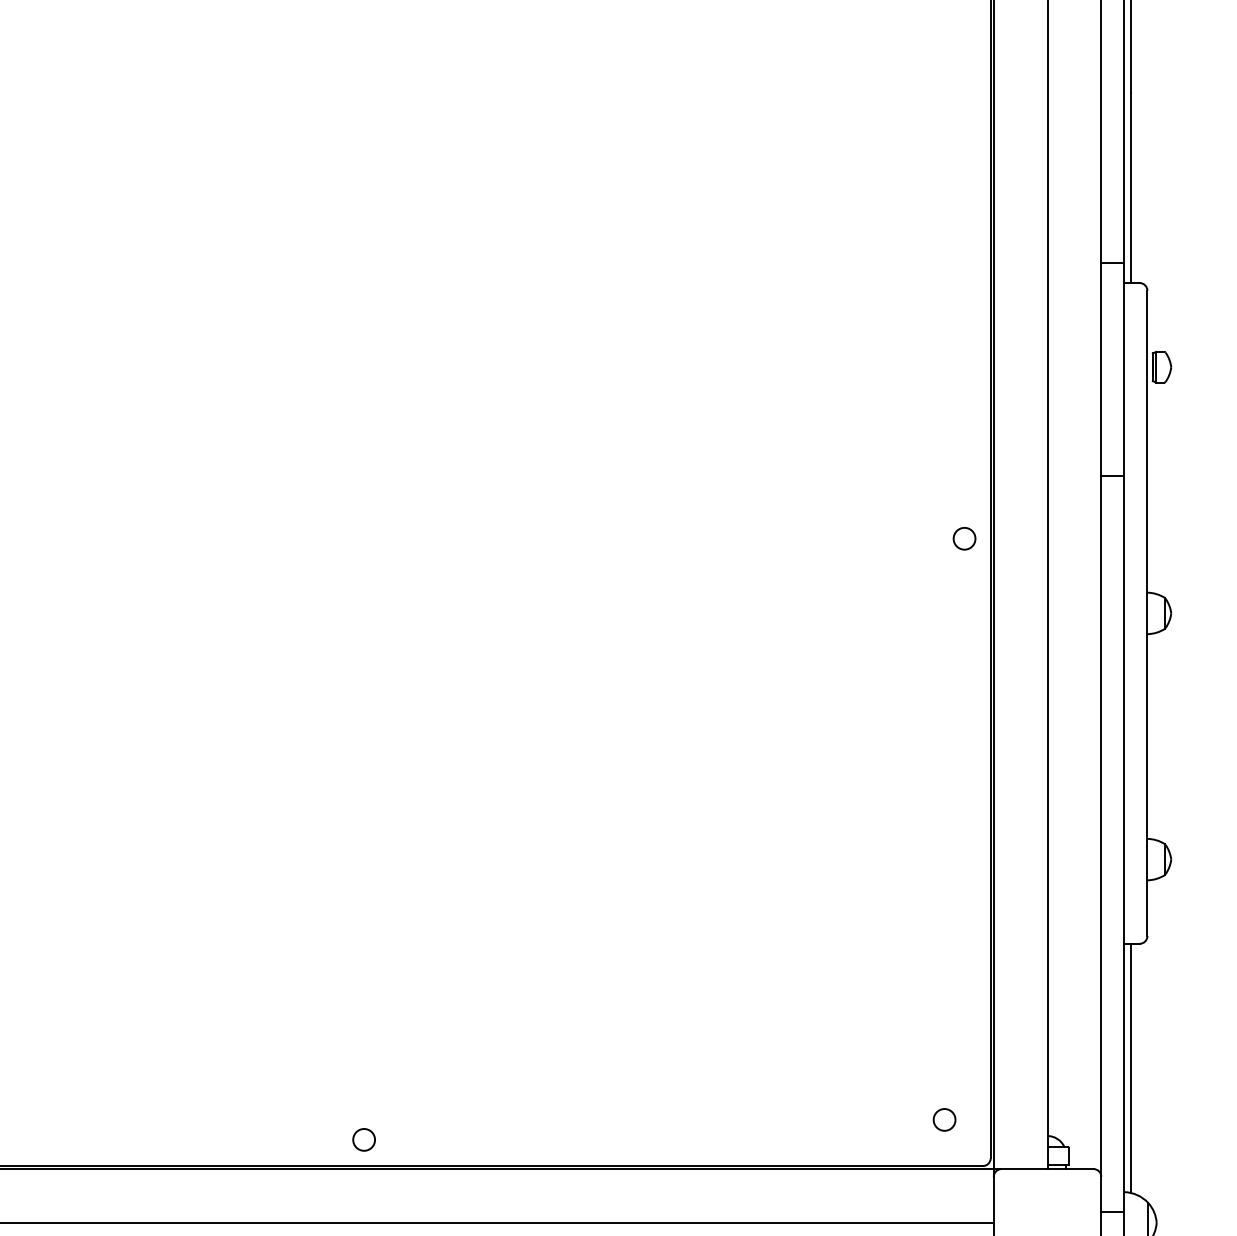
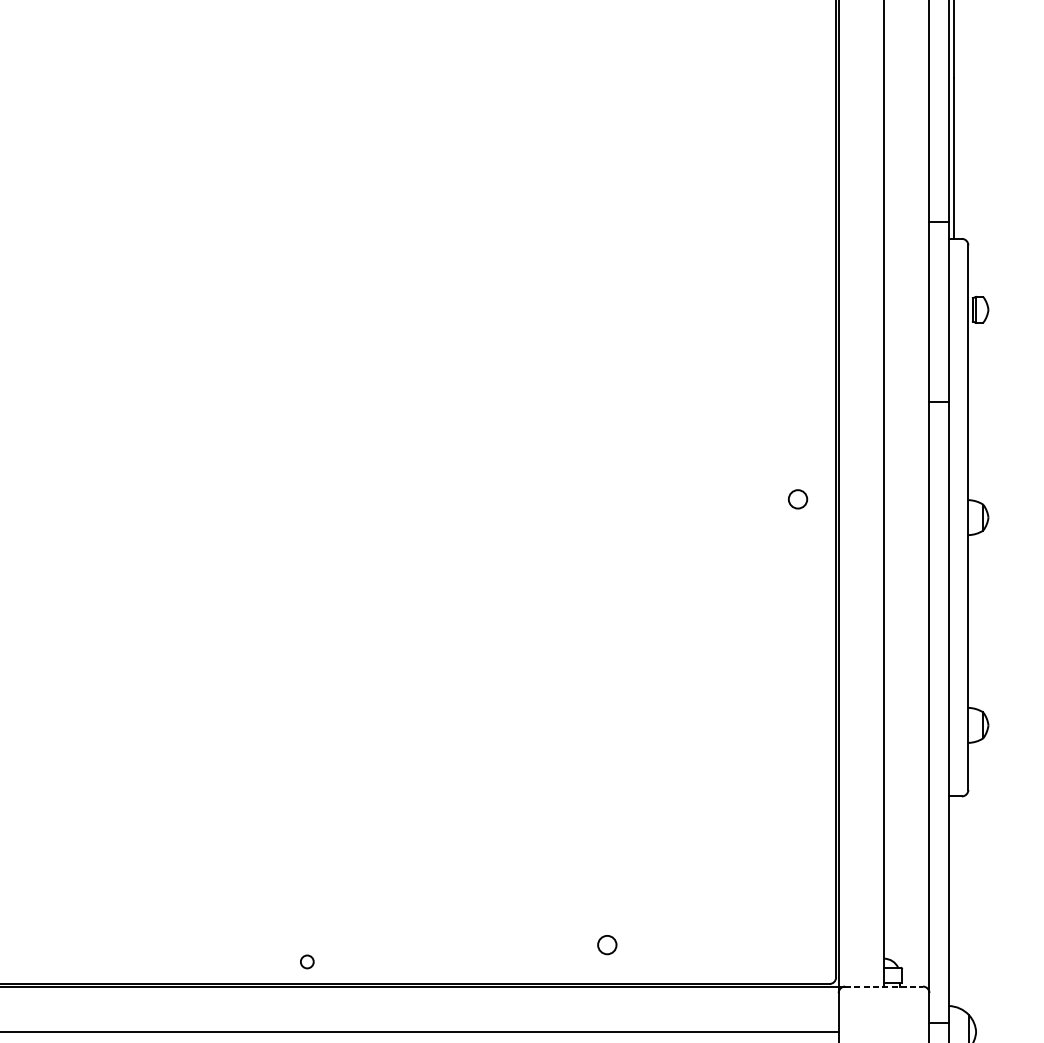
circle: (964, 538) -> (797, 499), moved
line: (1130, 1067) -> (954, 900), removed
circle: (944, 1119) -> (607, 944), moved
circle: (363, 1139) -> (306, 961), size x0.7
line: (1048, 1169) -> (884, 986), solid -> dashed

